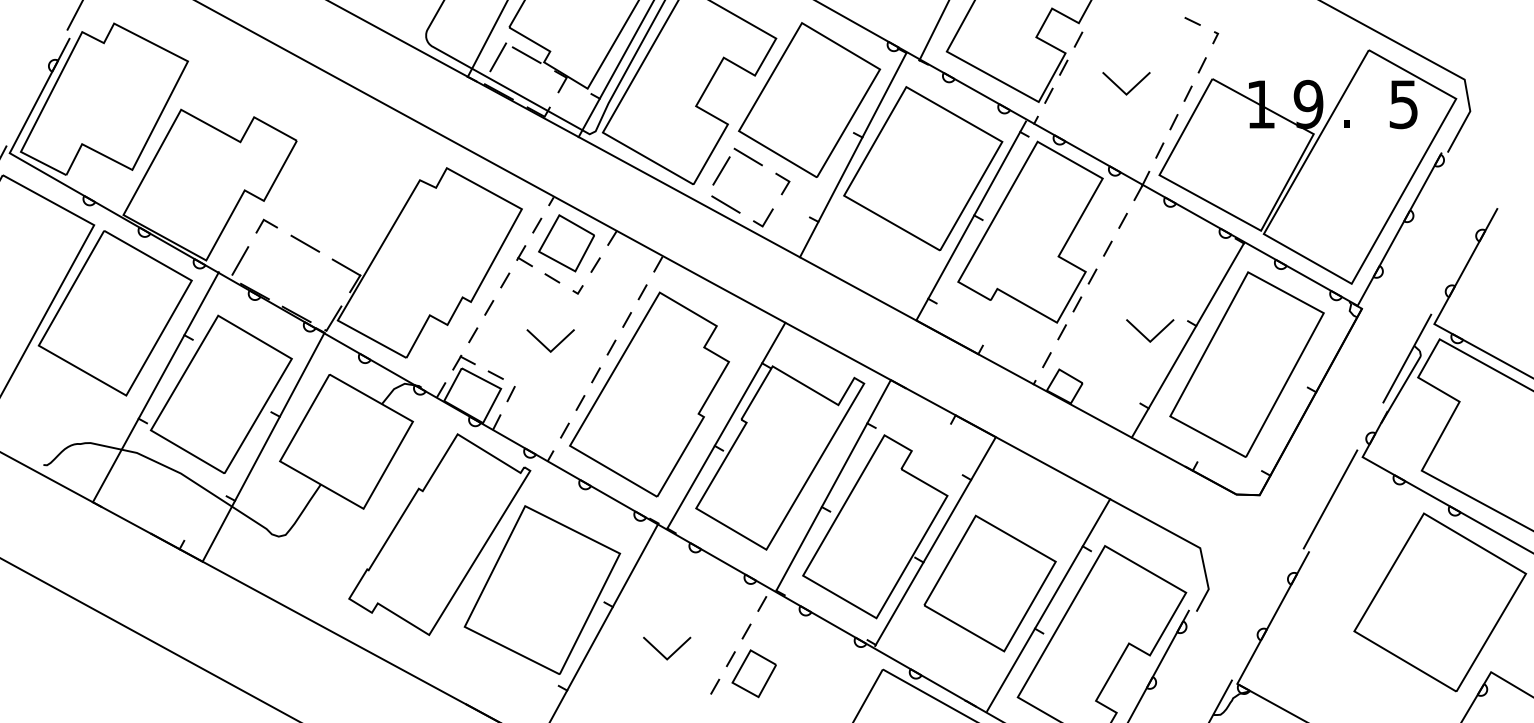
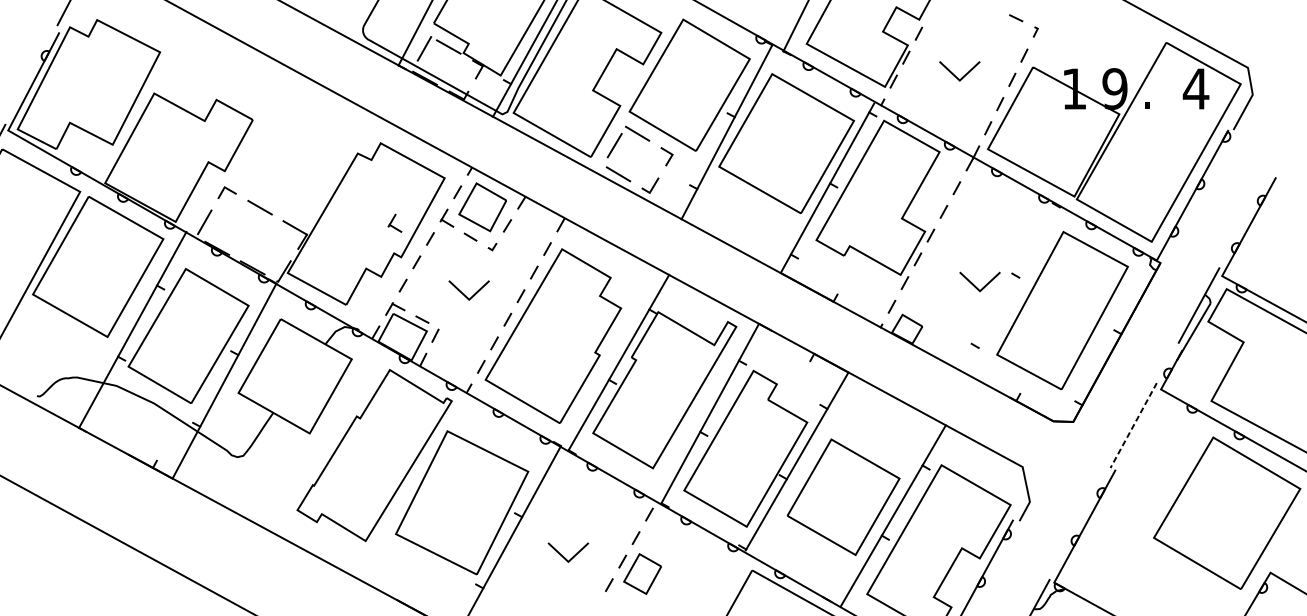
text: (1403, 104) -> (1195, 89), 5 -> 4
part: (463, 262) -> (394, 223), added
line: (1187, 340) -> (1011, 290), removed
line: (1330, 499) -> (1133, 425), solid -> dashed

